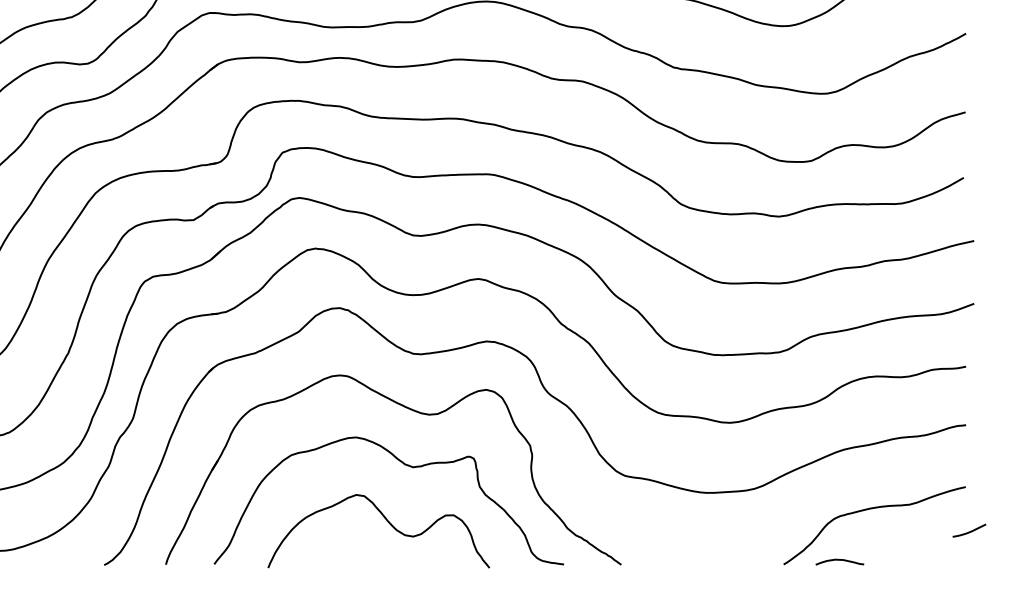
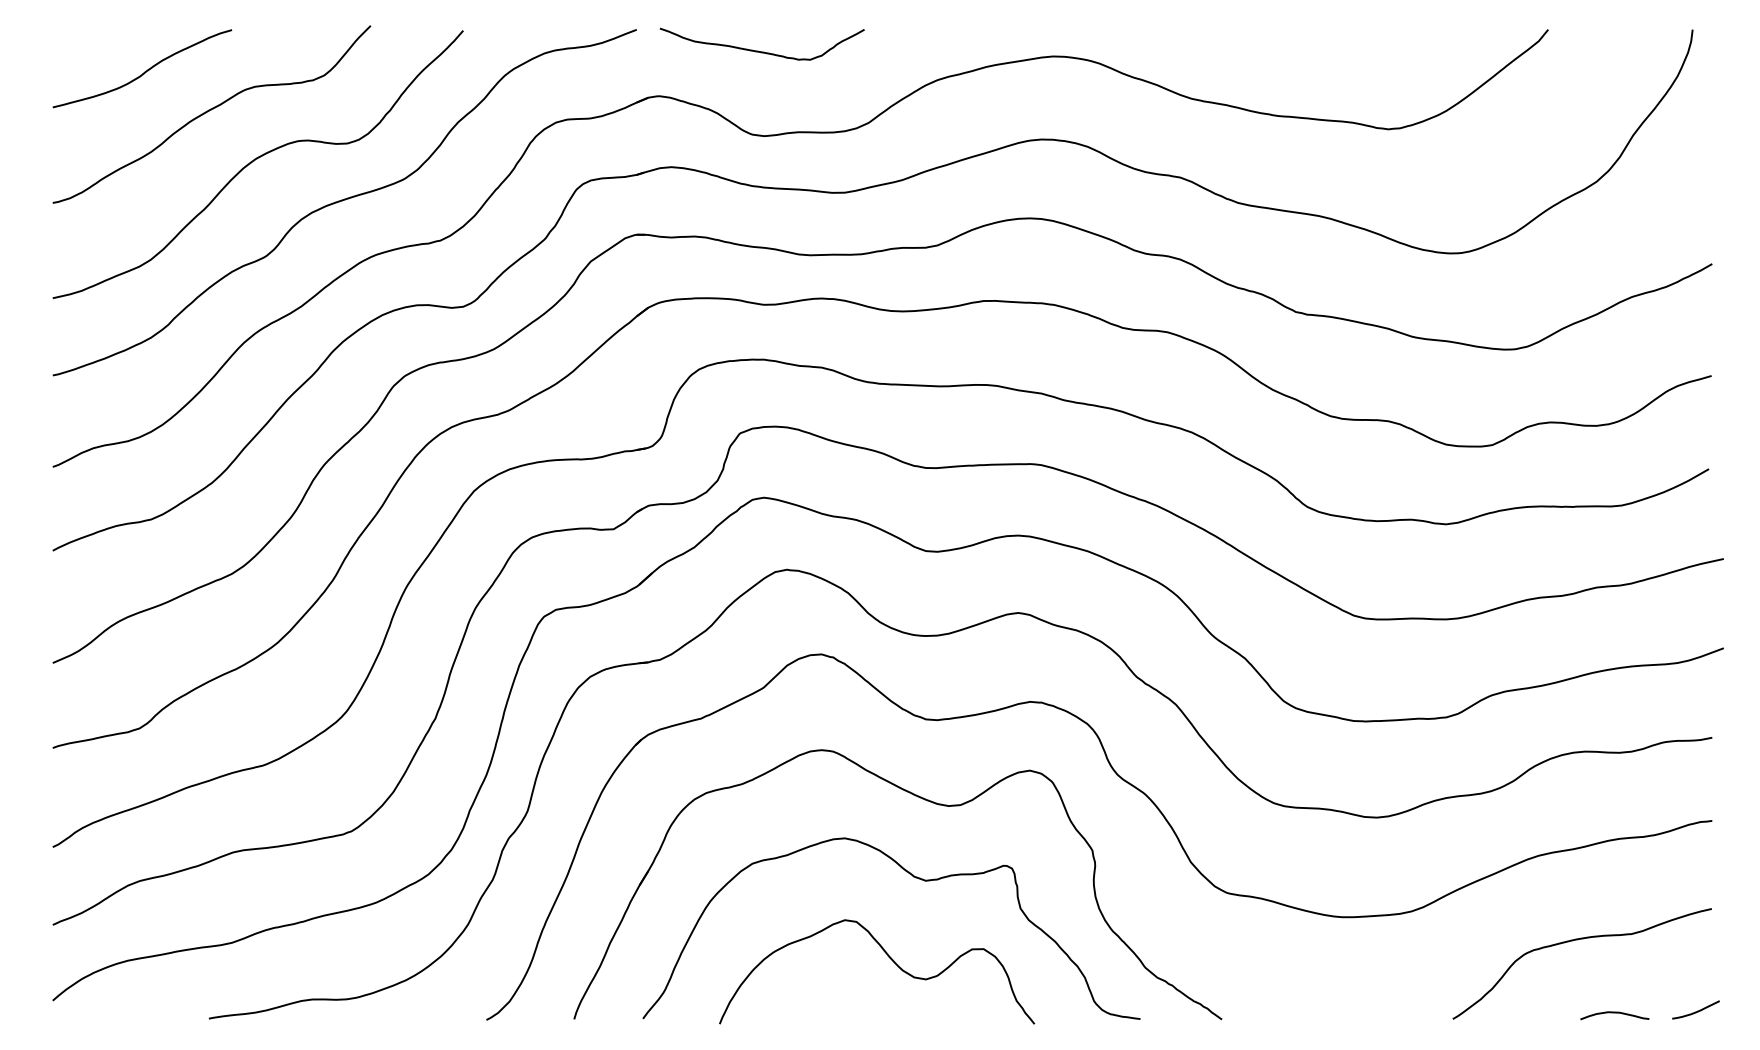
curve: (969, 531) -> (1695, 1011), moved
curve: (839, 560) -> (1614, 1013), moved

